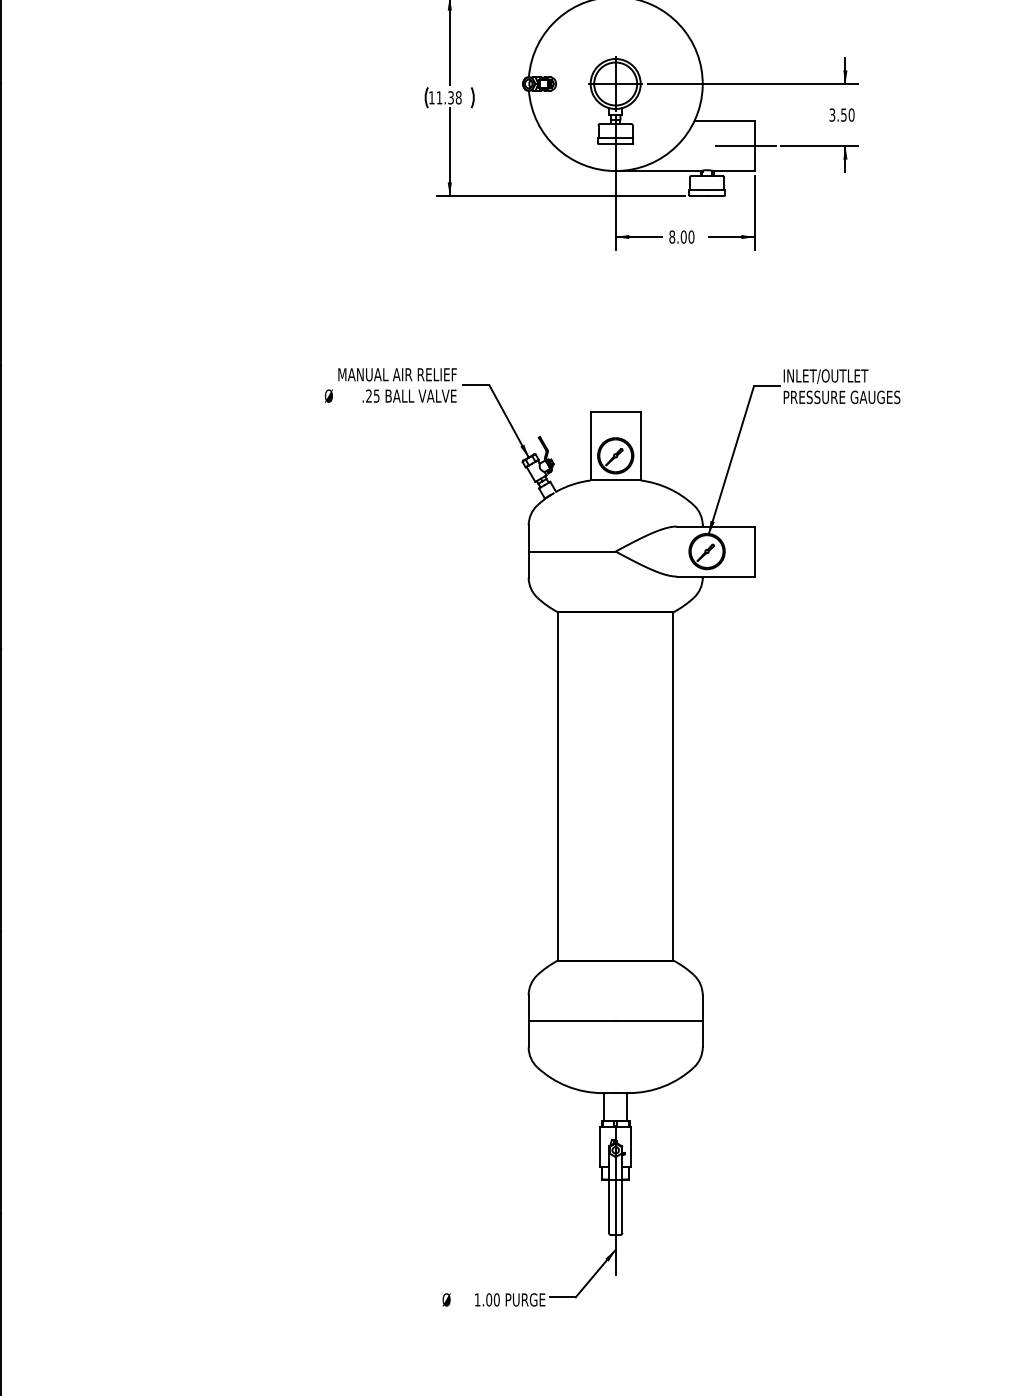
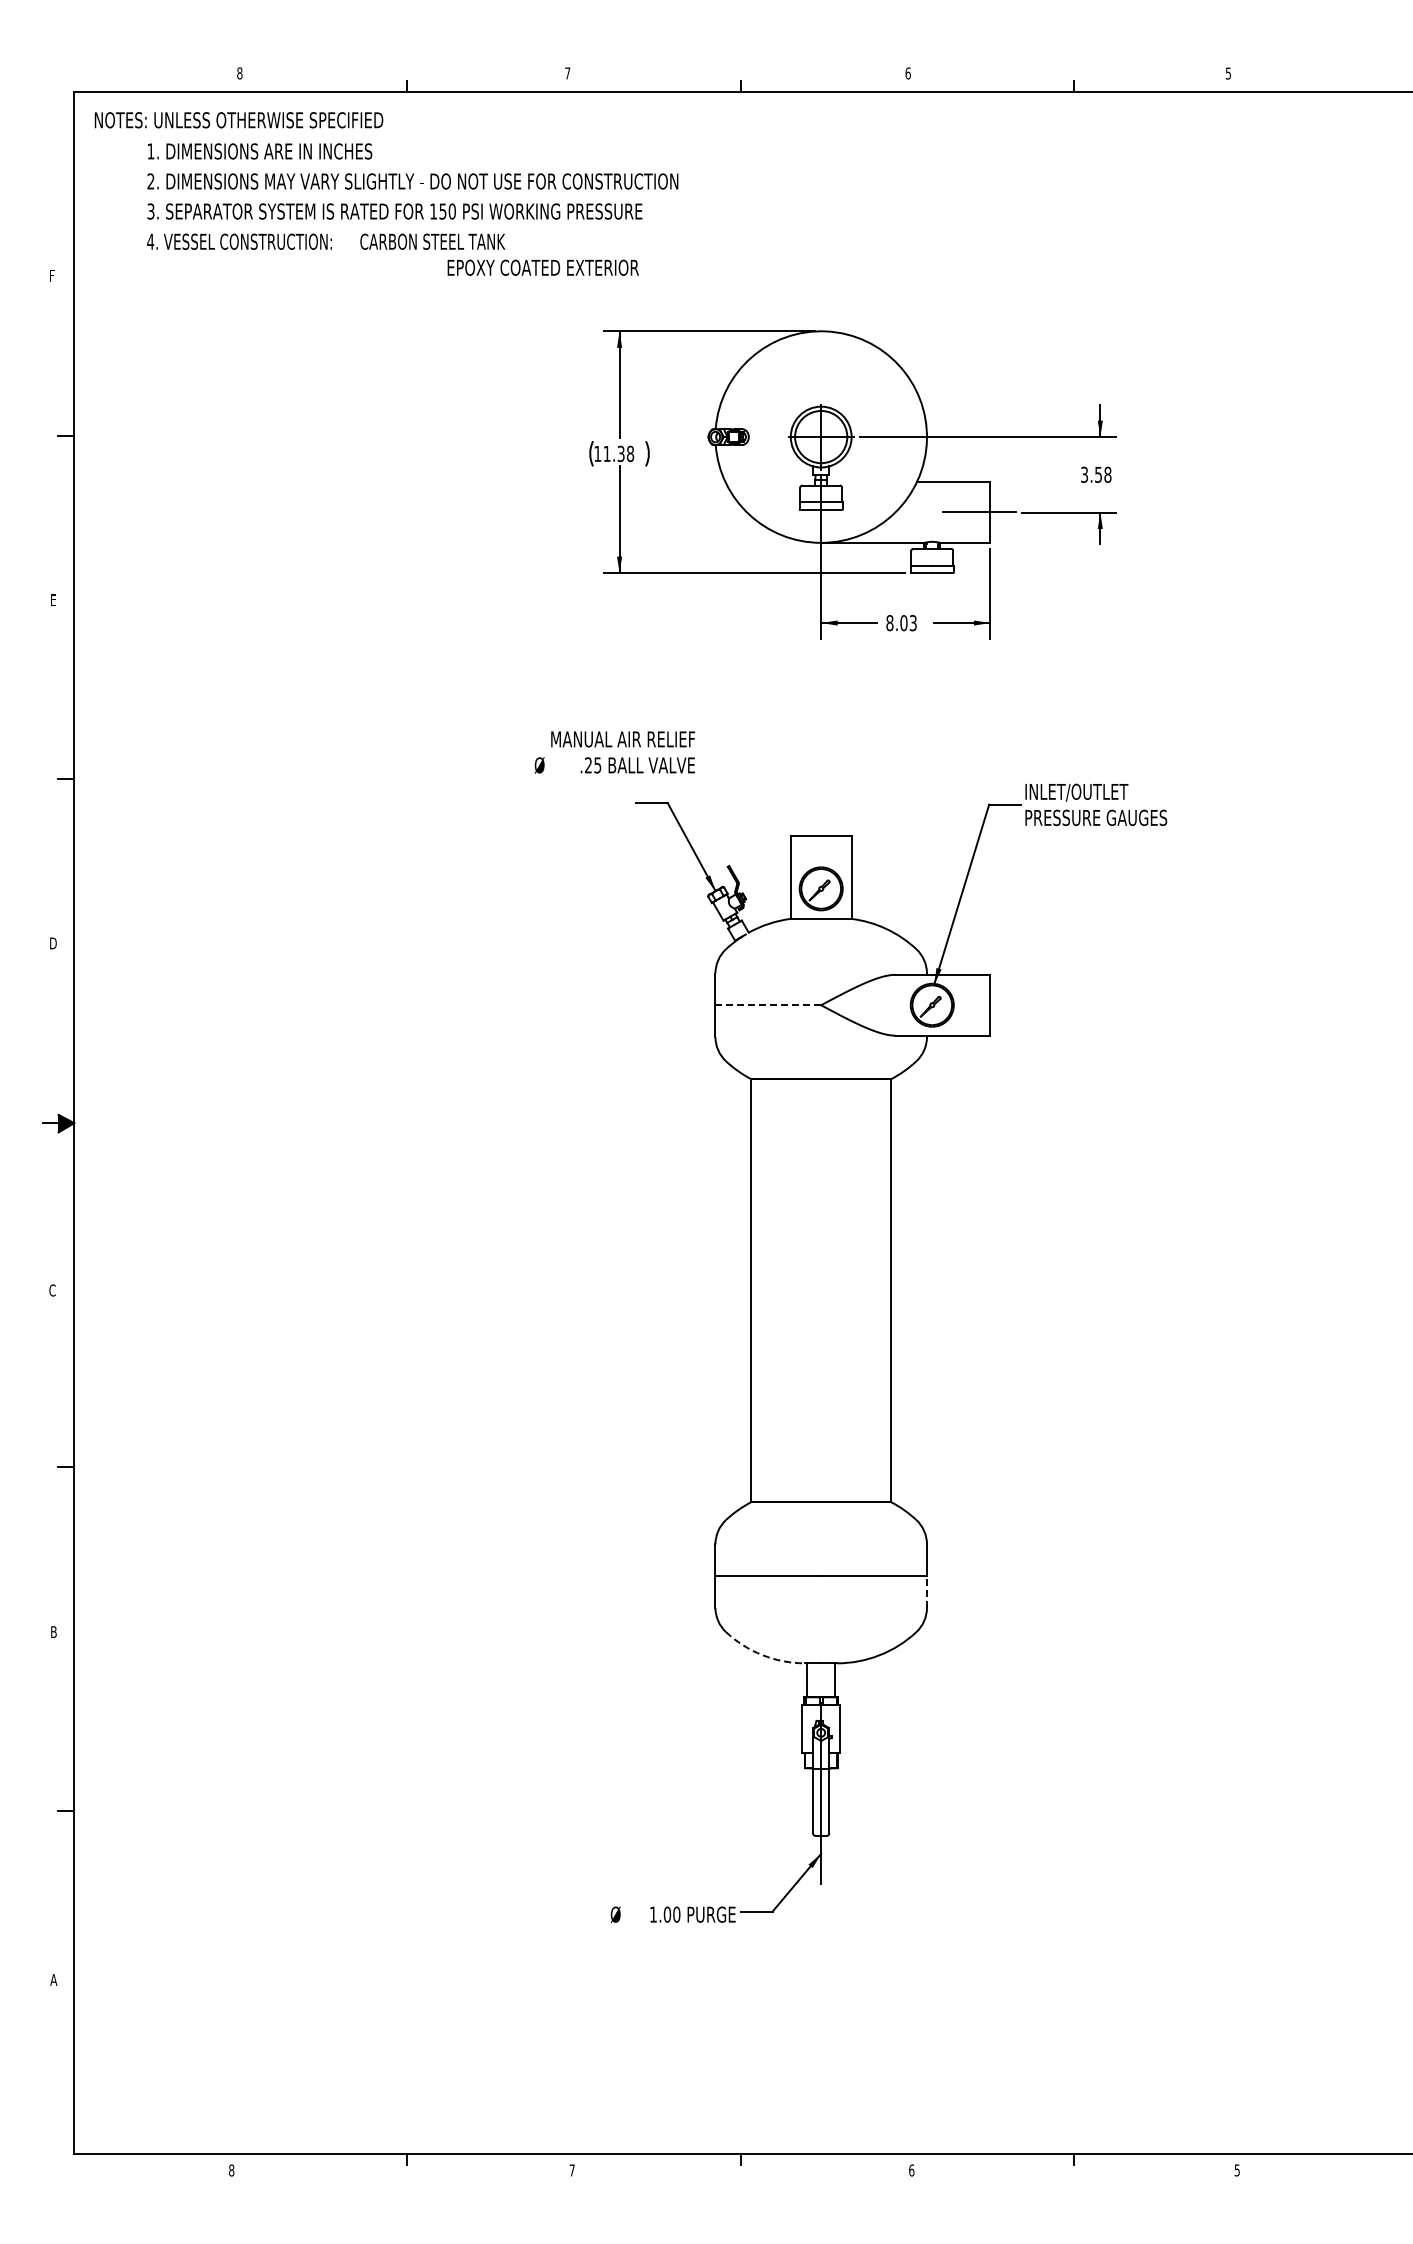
text: (851, 114) -> (1107, 474), 3.50 -> 3.58
text: (690, 237) -> (912, 623), 8.00 -> 8.03
text: (390, 385) -> (614, 752), moved
line: (572, 551) -> (768, 1005), solid -> dashed
line: (702, 1033) -> (926, 1591), solid -> dashed
arc: (567, 1086) -> (762, 1655), solid -> dashed

